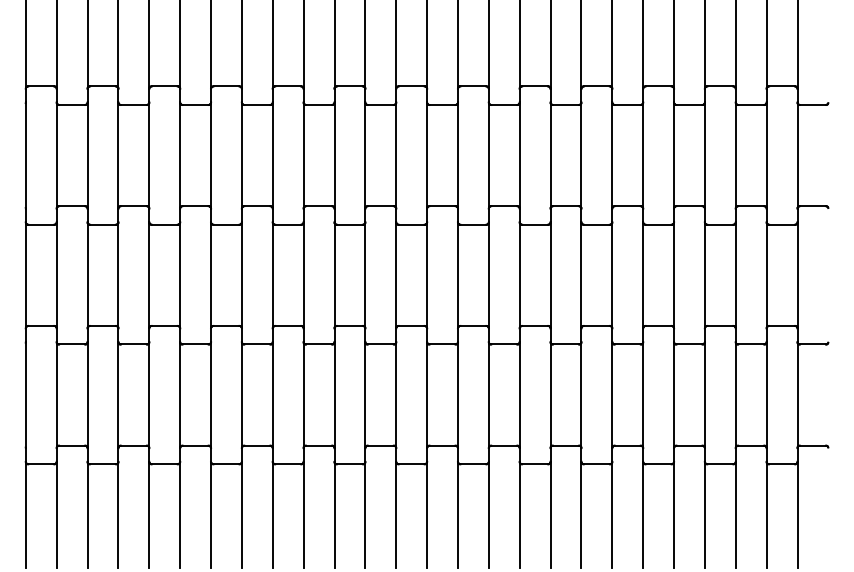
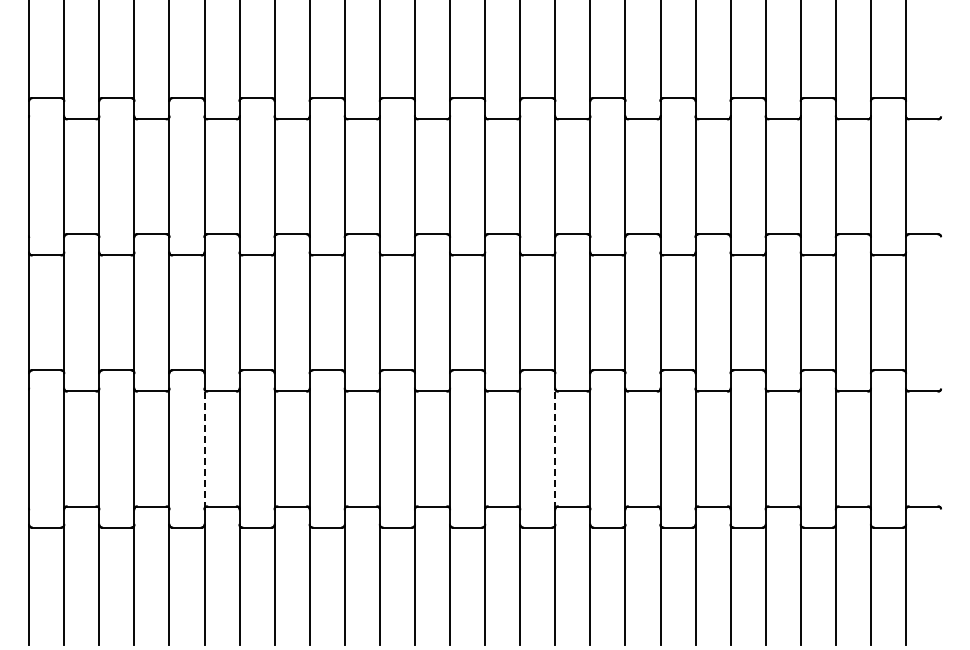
line: (180, 394) -> (204, 448), solid -> dashed
line: (489, 394) -> (555, 448), solid -> dashed

